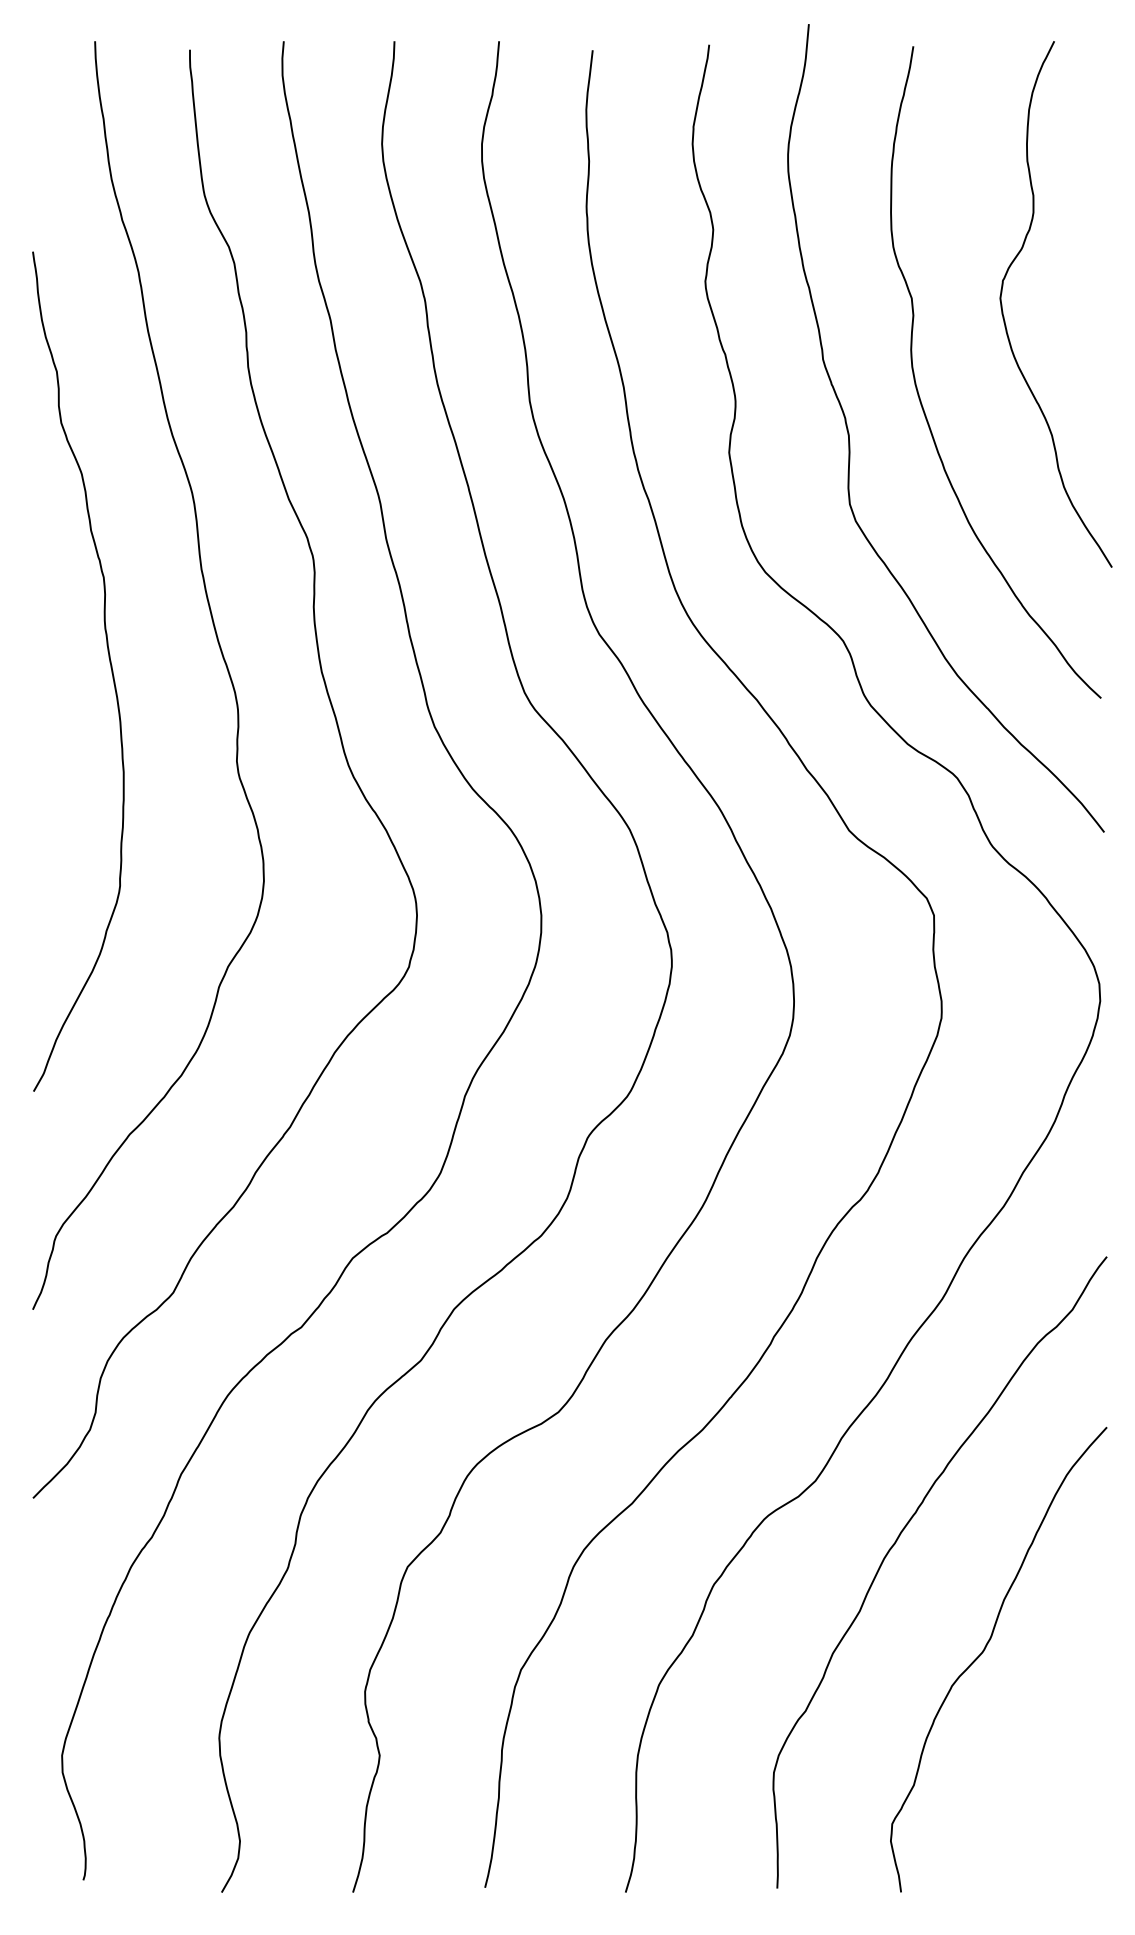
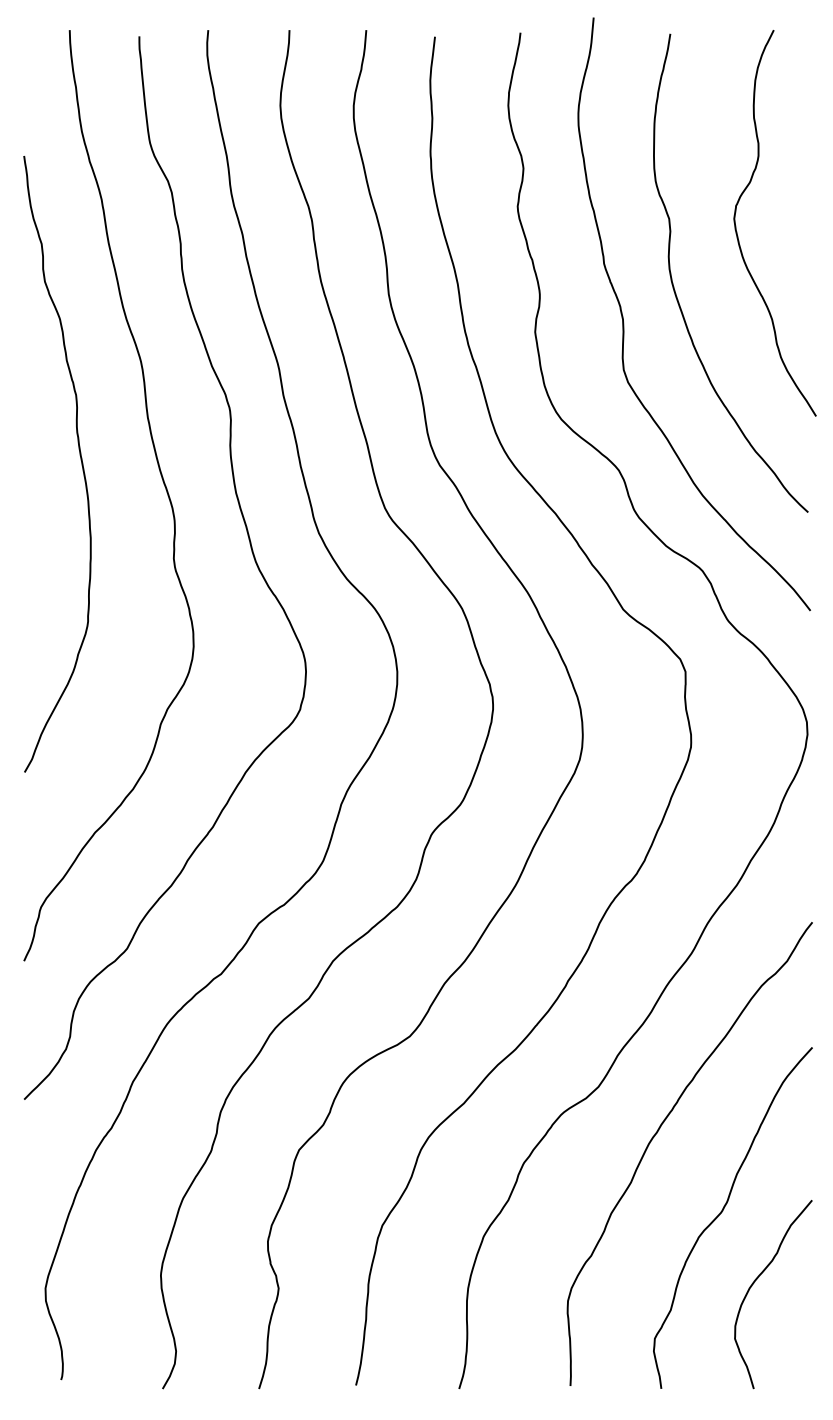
curve: (110, 668) -> (81, 461), moved
curve: (1028, 1747) -> (754, 1282), added

